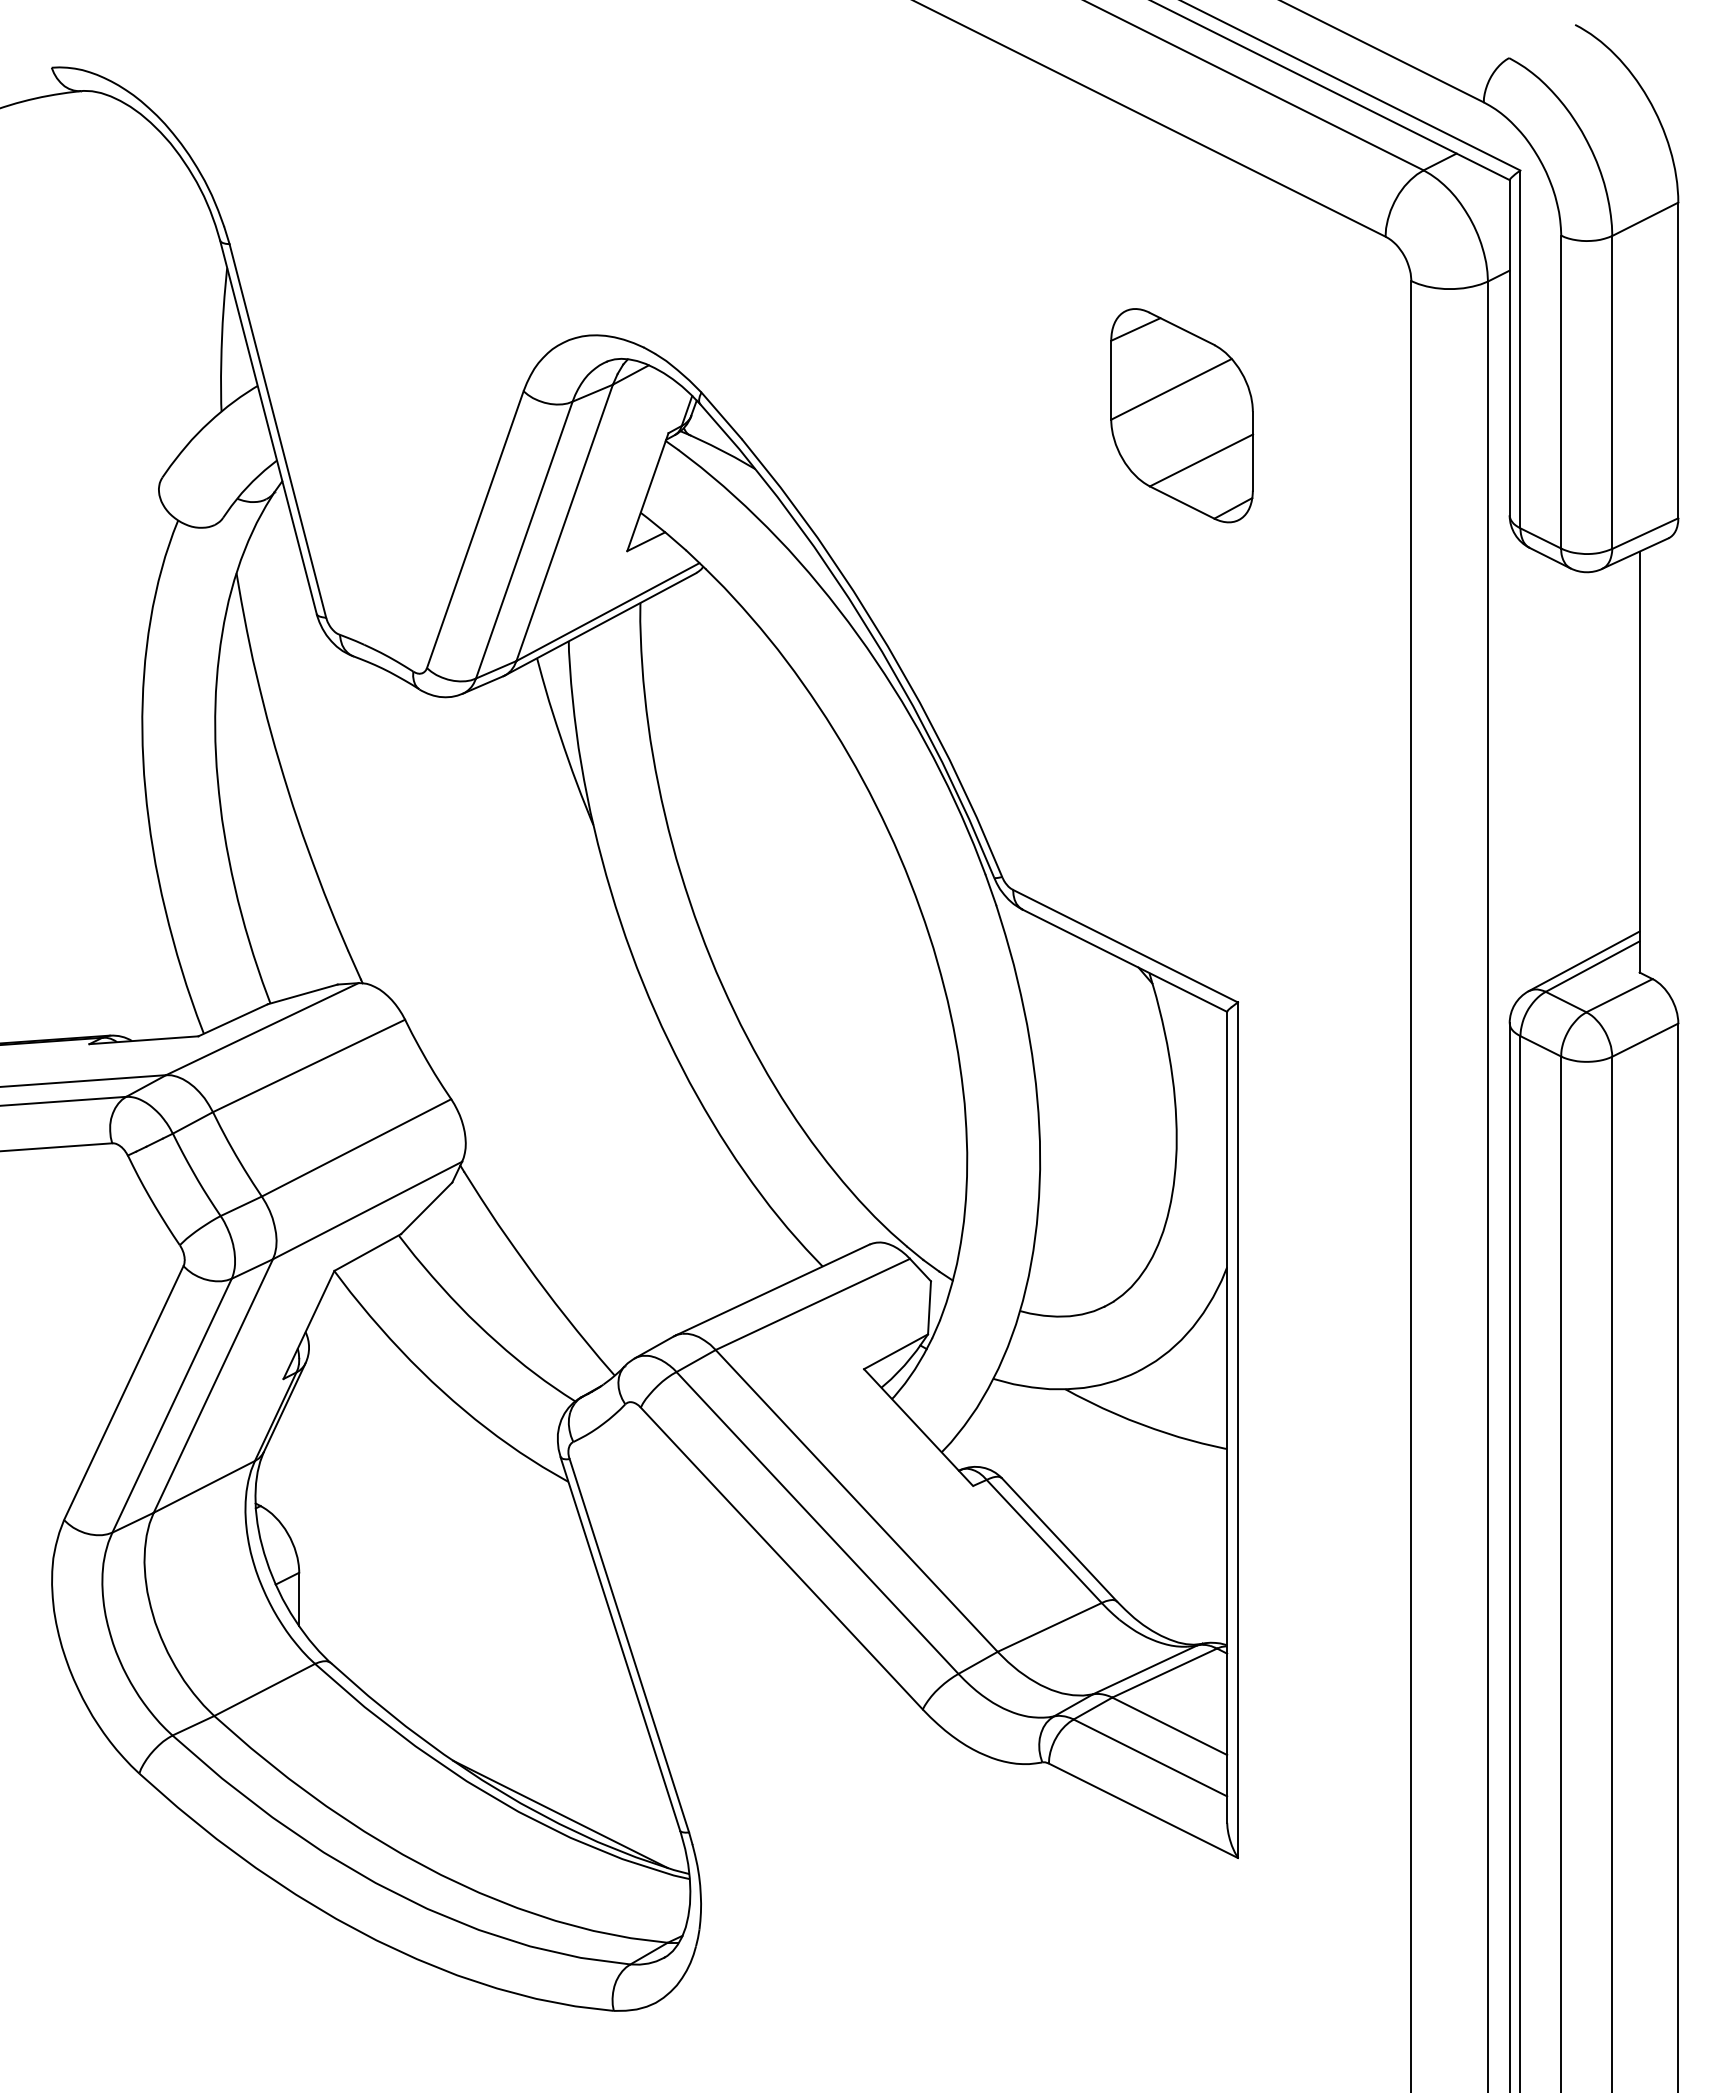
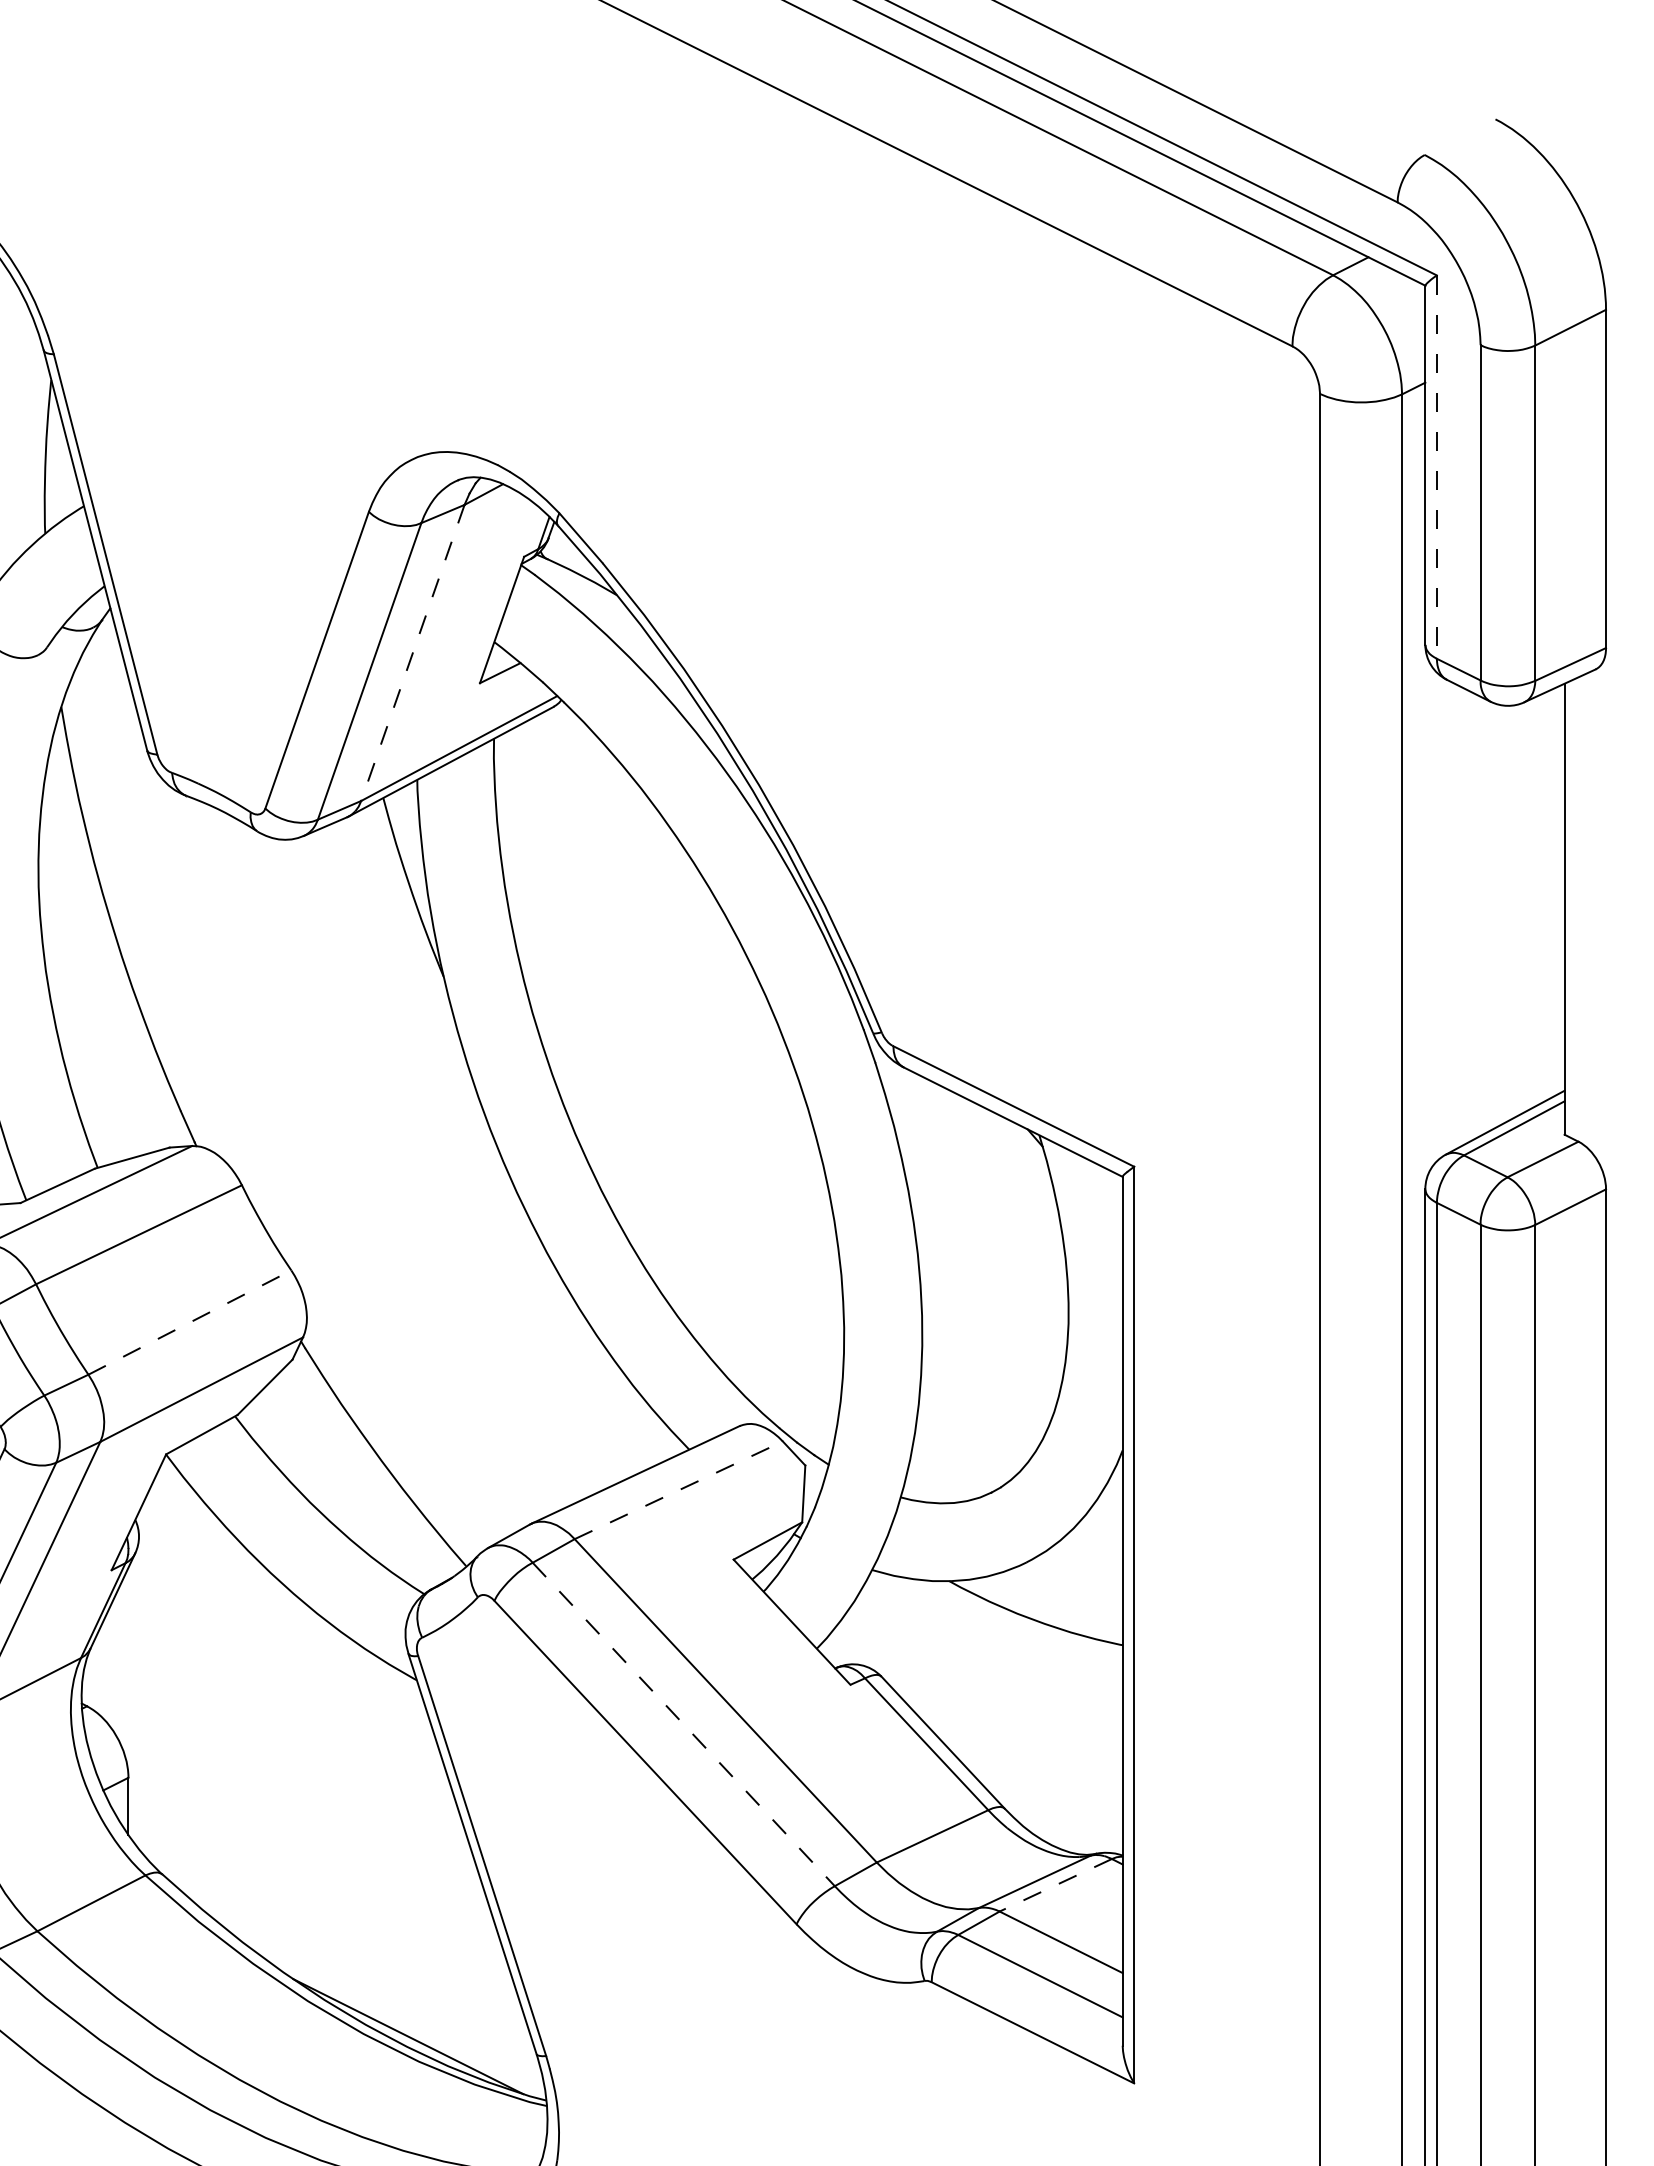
line: (1520, 349) -> (1436, 467), solid -> dashed
part: (1182, 415) -> (1074, 537), removed
line: (564, 523) -> (412, 653), solid -> dashed
line: (357, 1147) -> (190, 1322), solid -> dashed
line: (813, 1304) -> (679, 1490), solid -> dashed
line: (817, 1523) -> (683, 1725), solid -> dashed
line: (1164, 1673) -> (1055, 1885), solid -> dashed

